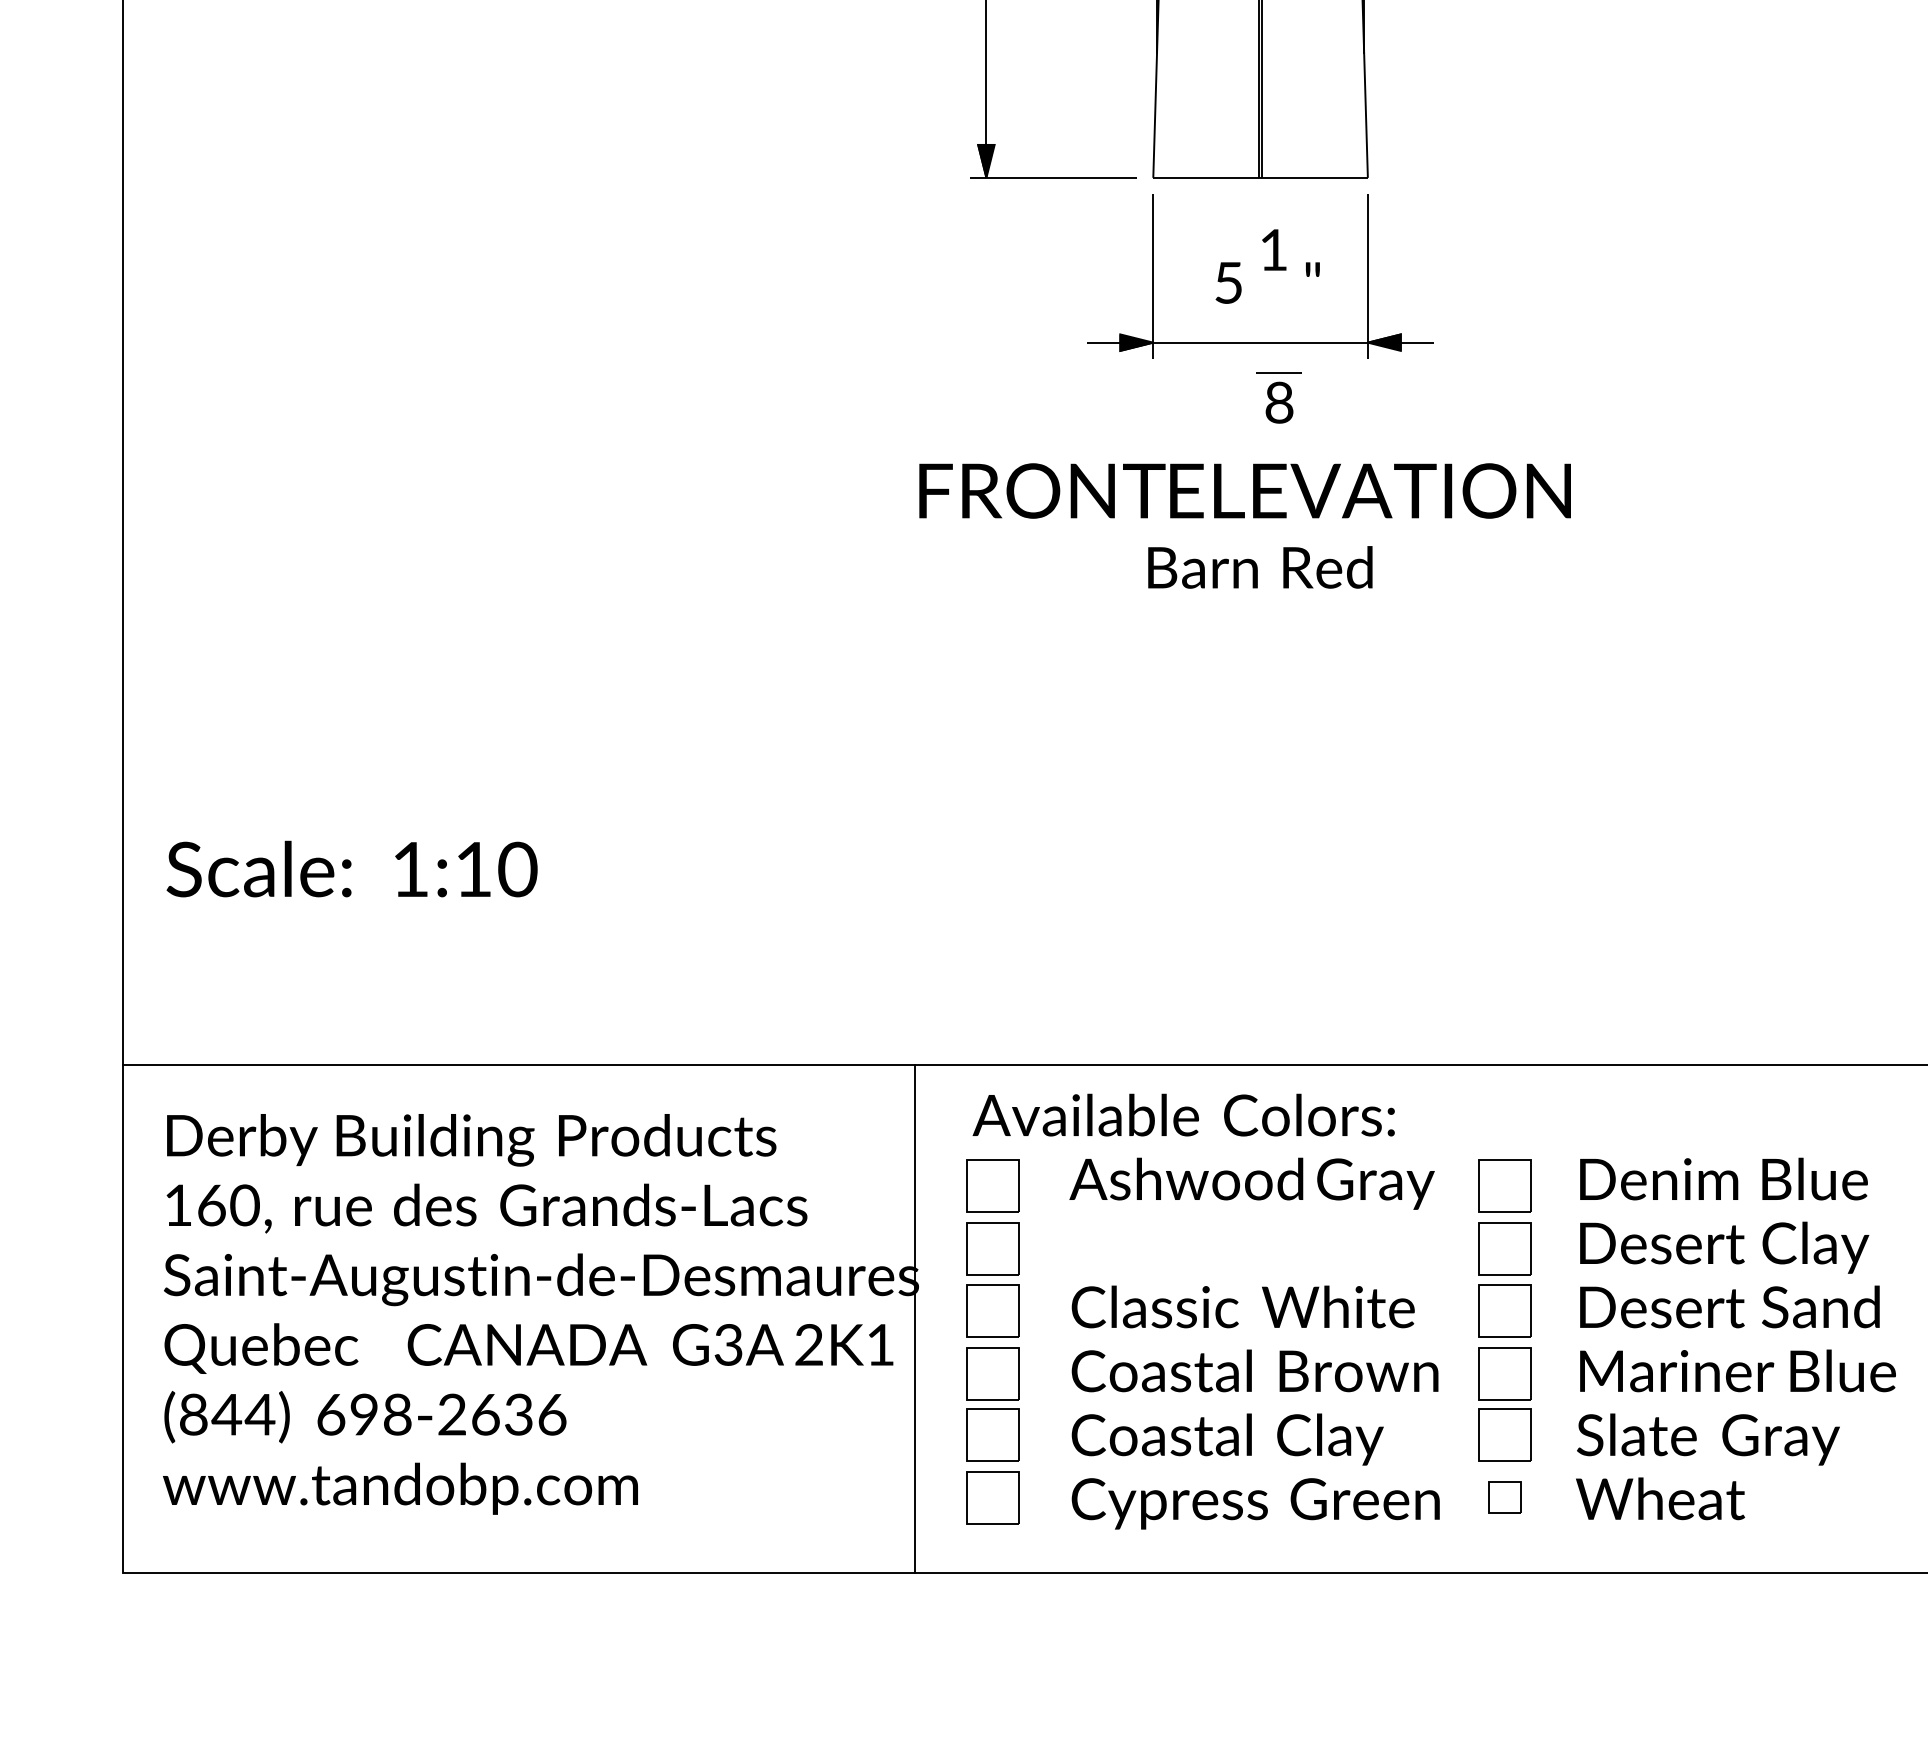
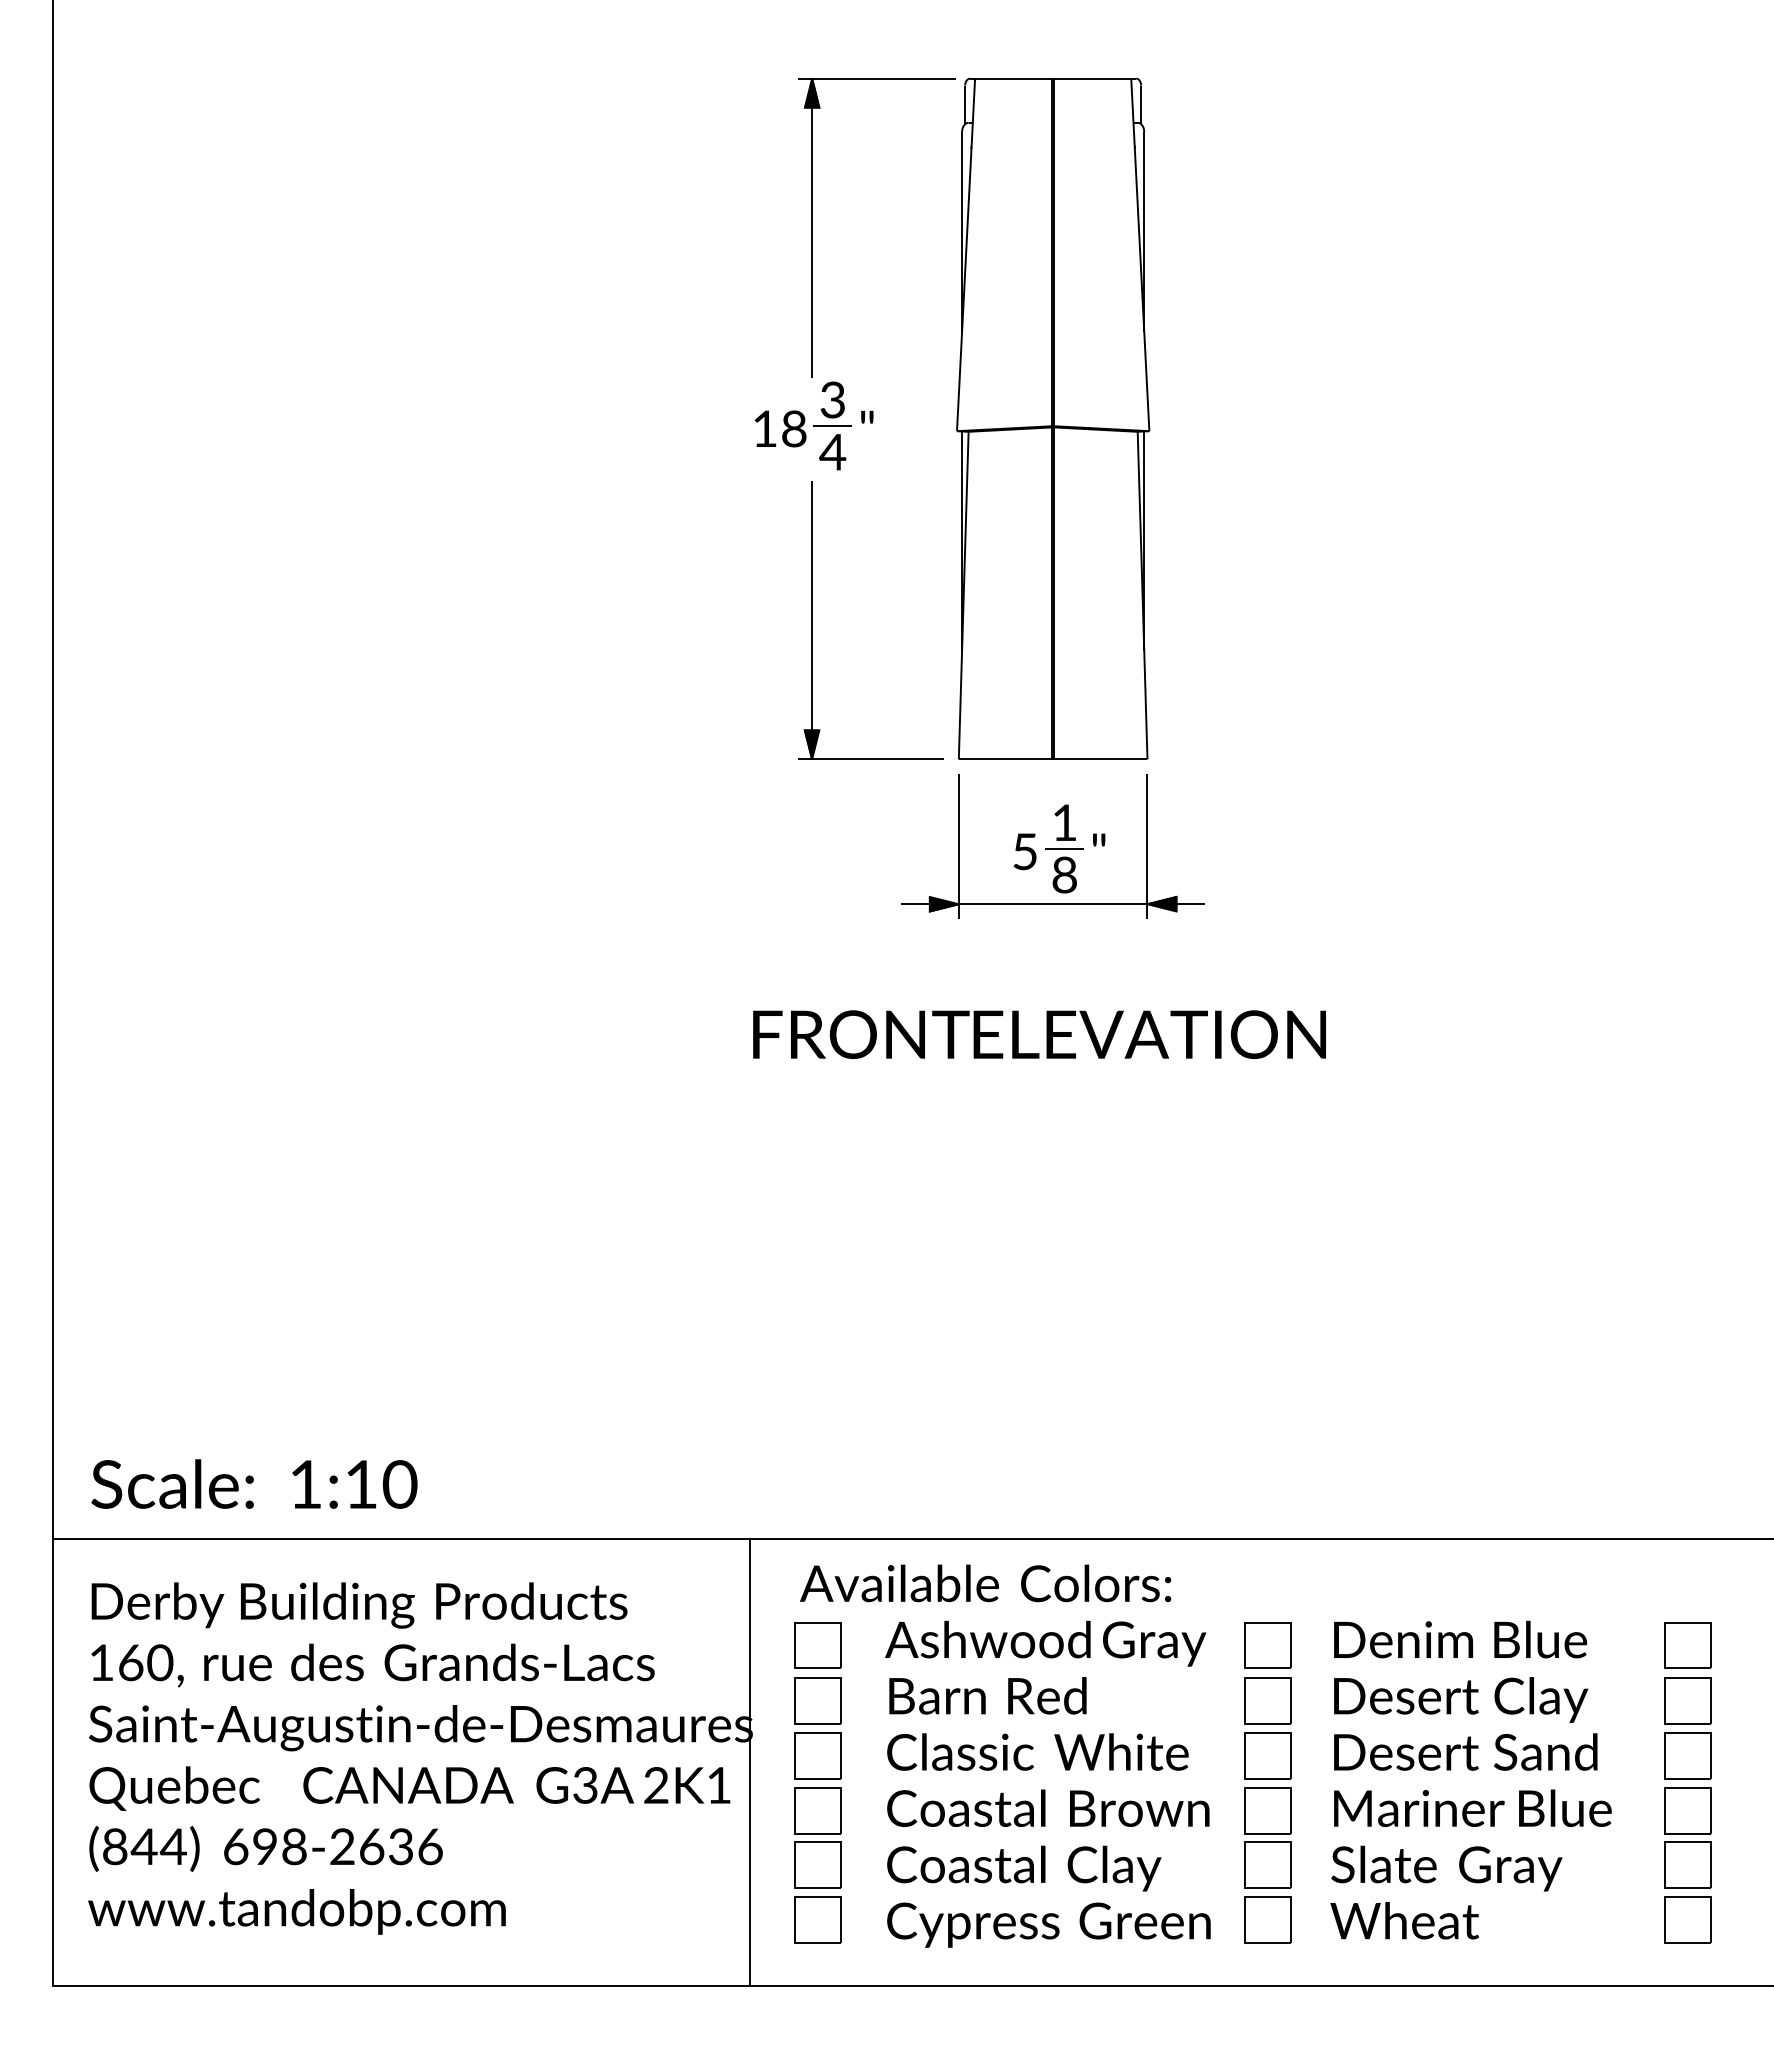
part: (1279, 397) -> (1064, 870), moved
text: (1259, 567) -> (987, 1695), moved
text: (352, 868) -> (254, 1483), moved
part: (1504, 1497) -> (1267, 1919), size x1.67

